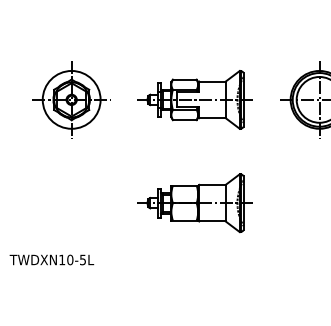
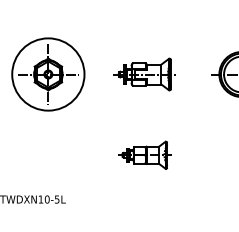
circle: (71, 99) -> (48, 74), size x1.6
part: (194, 99) -> (144, 74), size x0.7
part: (194, 203) -> (144, 155), size x0.6

